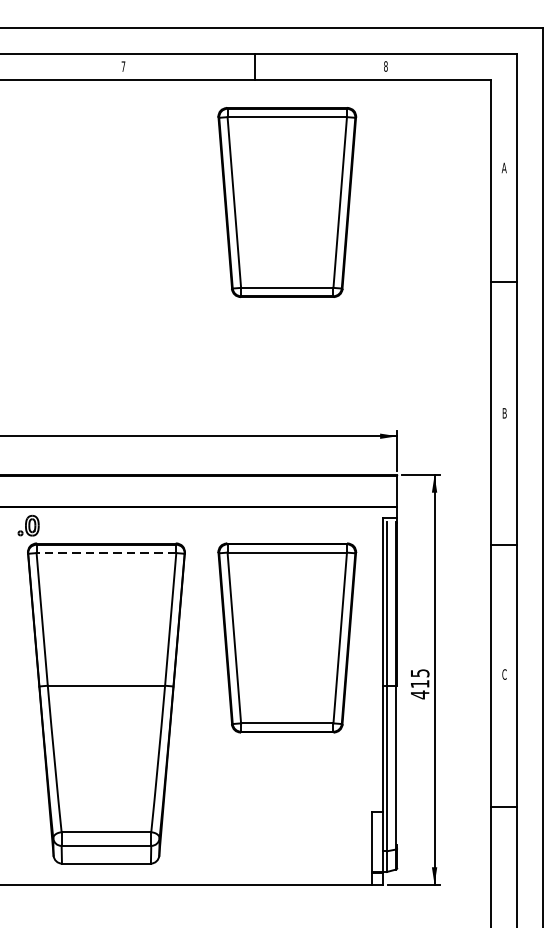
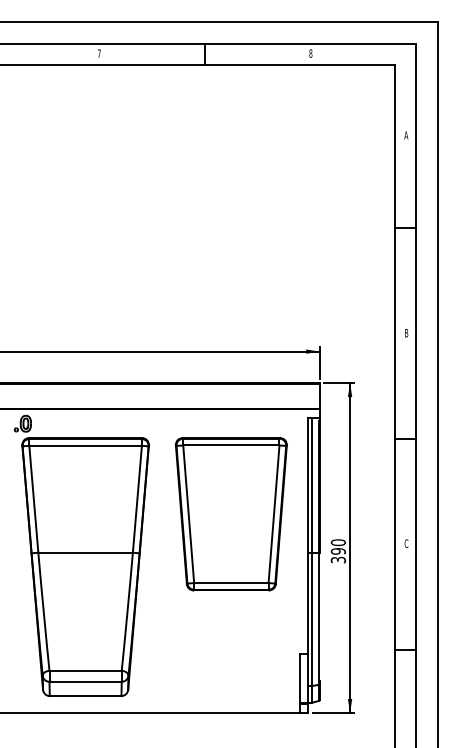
part: (286, 202) -> (230, 163), removed
line: (106, 552) -> (85, 445), dashed -> solid
text: (418, 684) -> (337, 551), 415 -> 390

